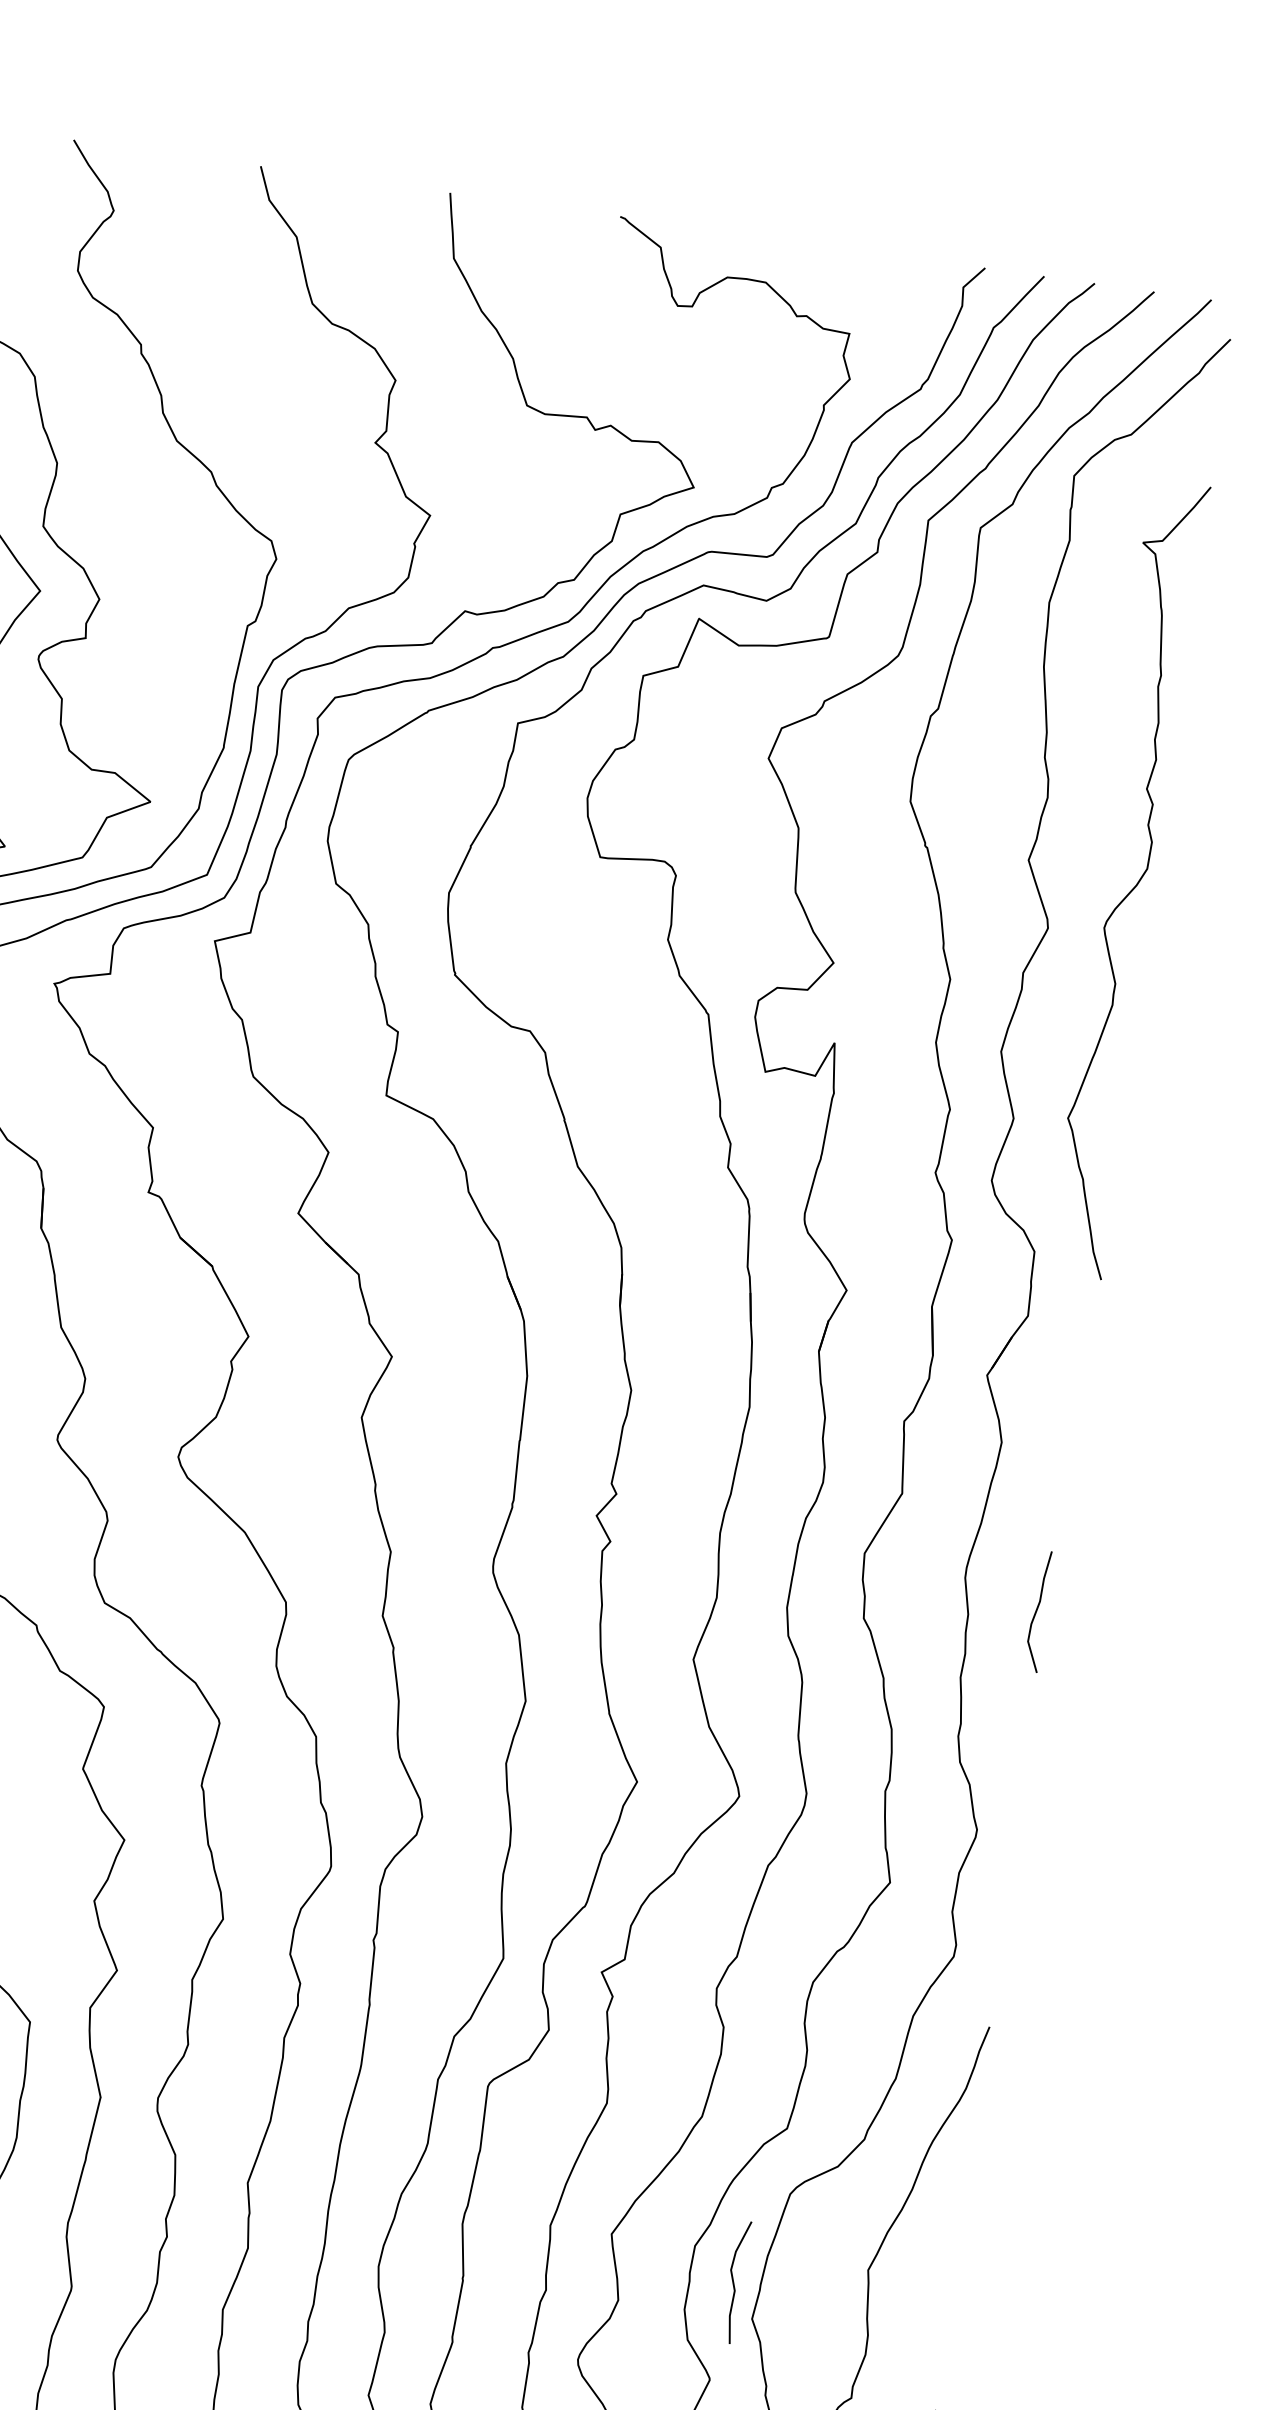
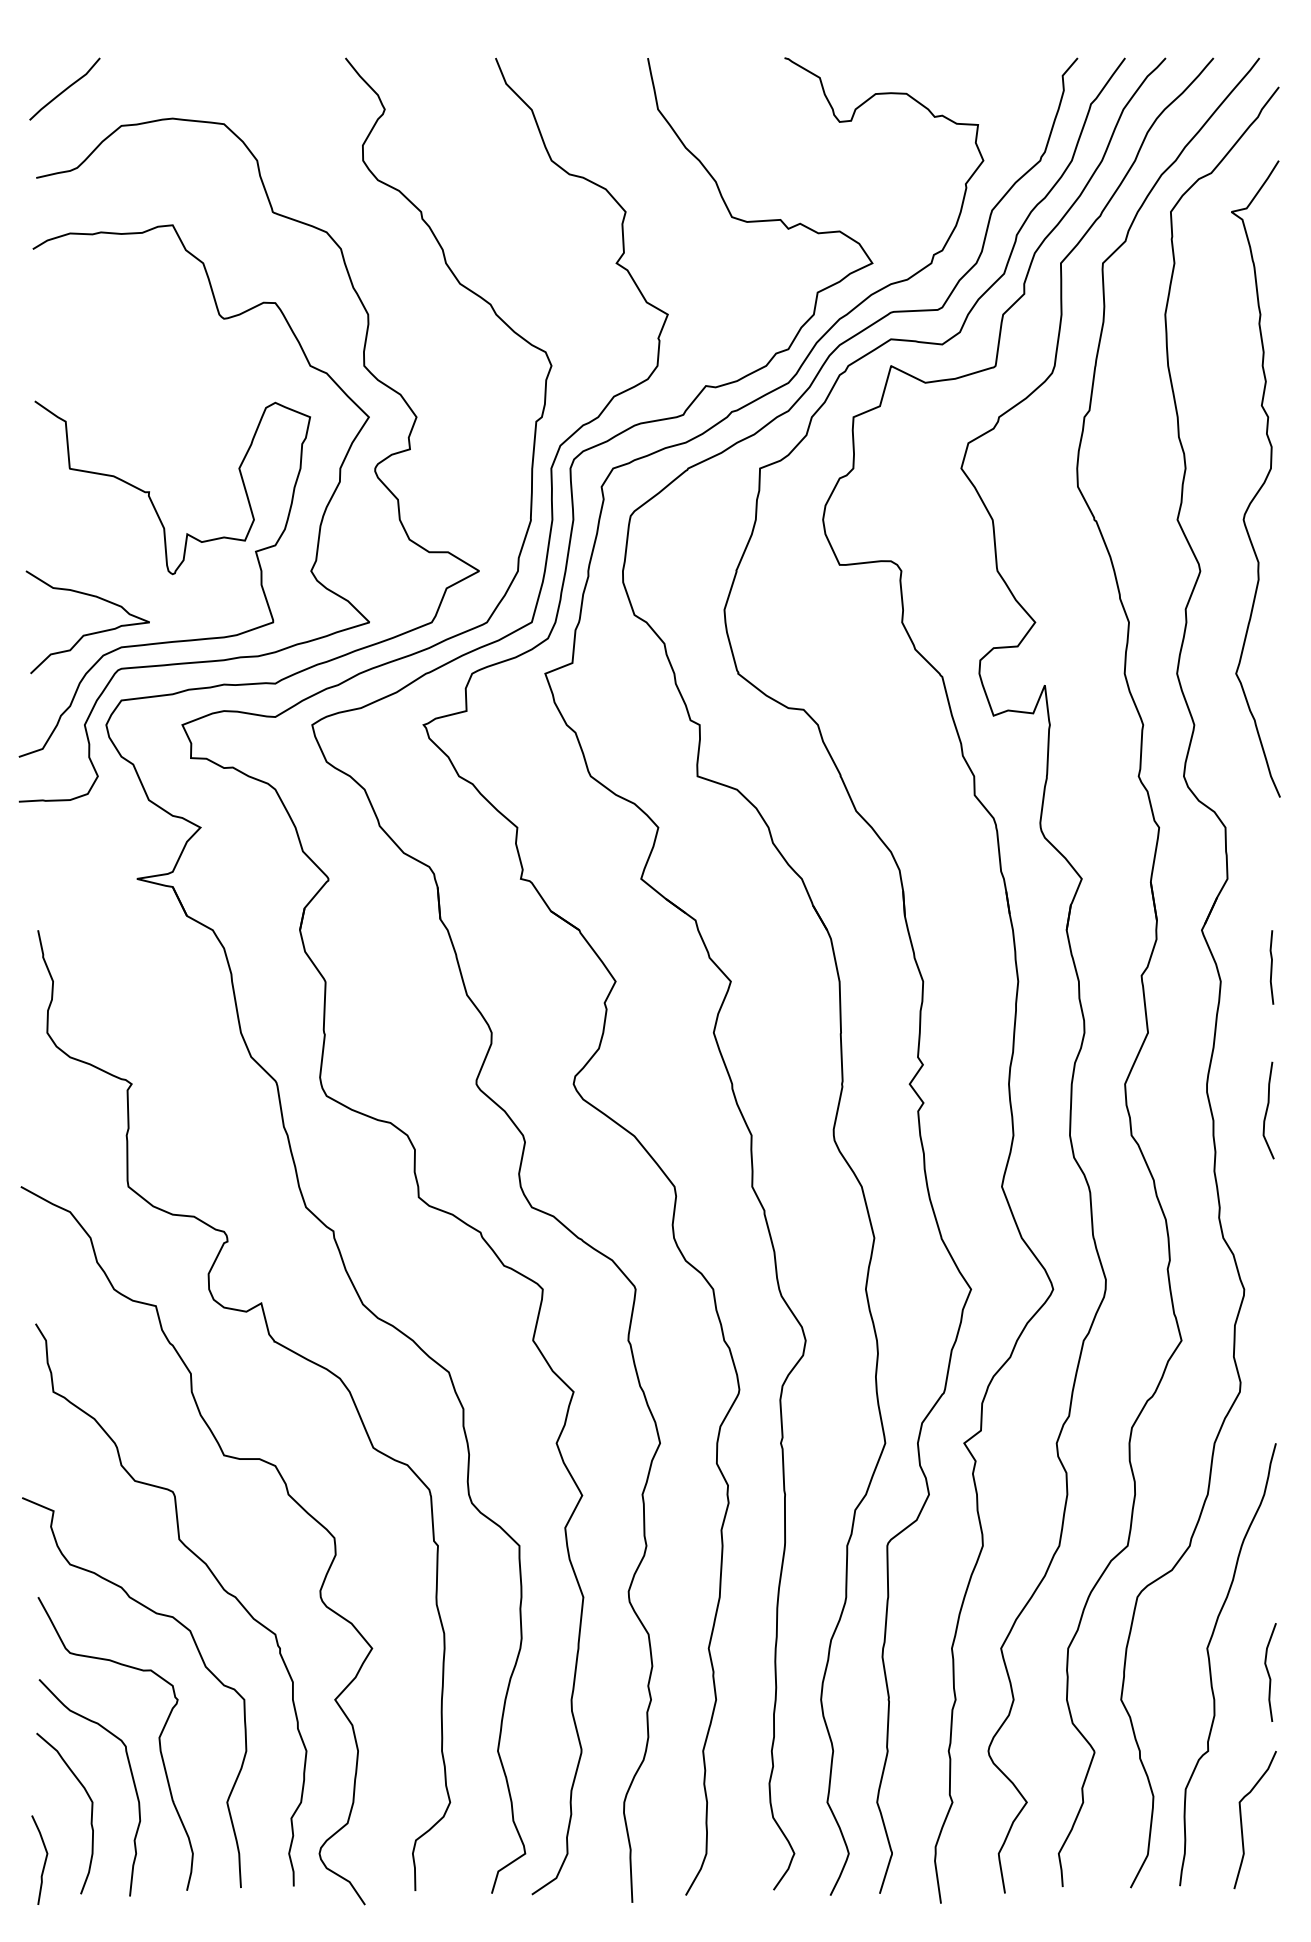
curve: (1135, 883) -> (1263, 481), moved
line: (1067, 1433) -> (1271, 967), added
curve: (734, 2281) -> (1269, 1672), moved

